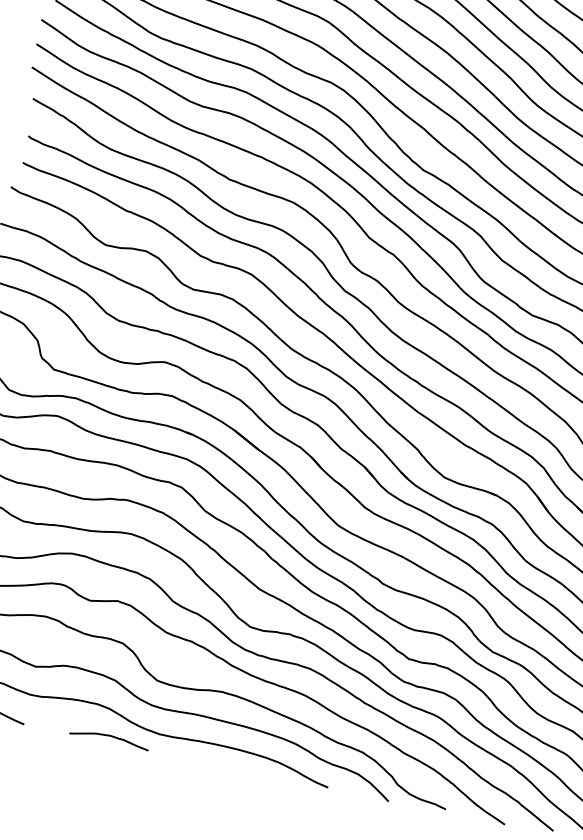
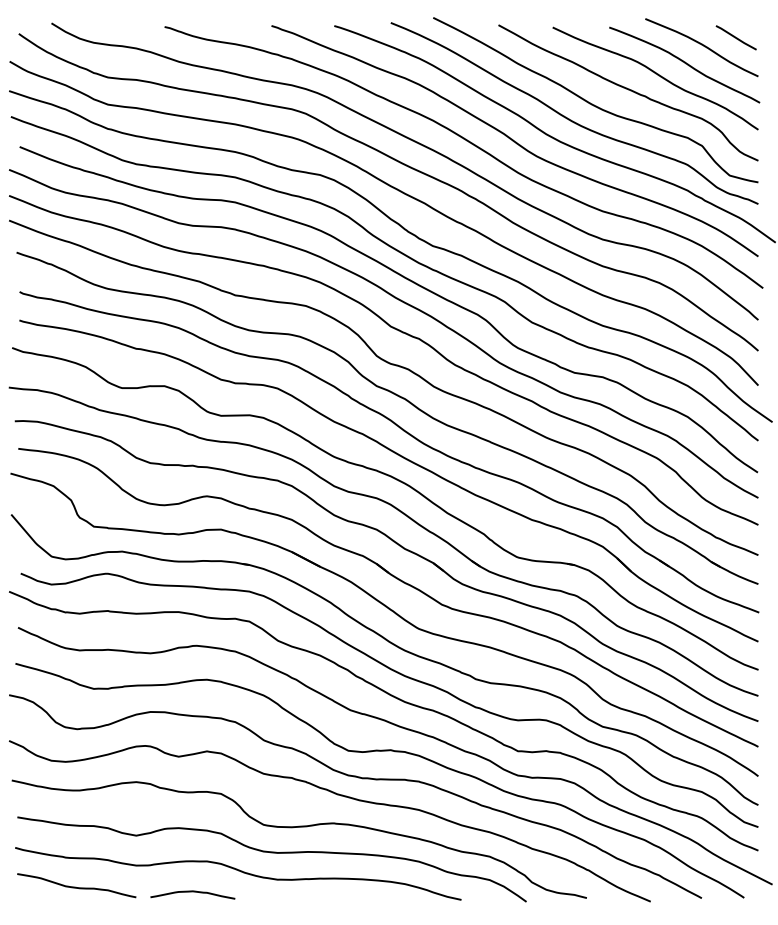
curve: (109, 736) -> (192, 892), moved

